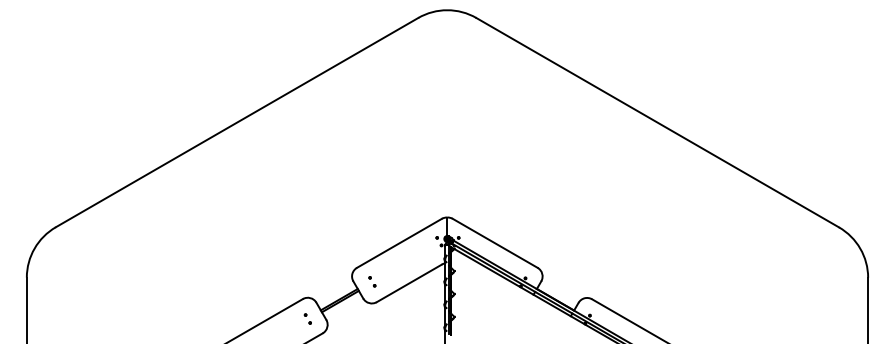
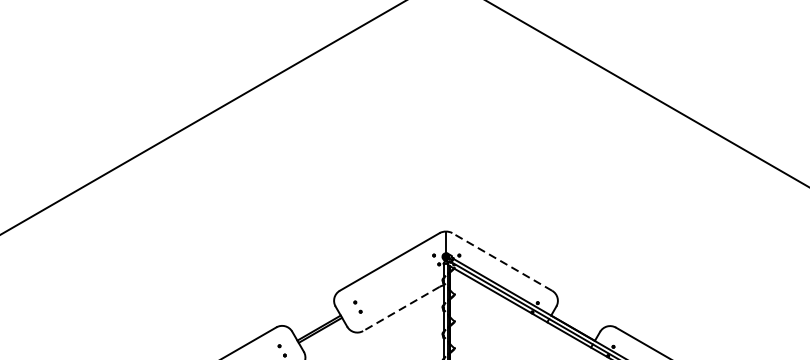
line: (494, 243) -> (501, 262), solid -> dashed
line: (409, 283) -> (401, 309), solid -> dashed

